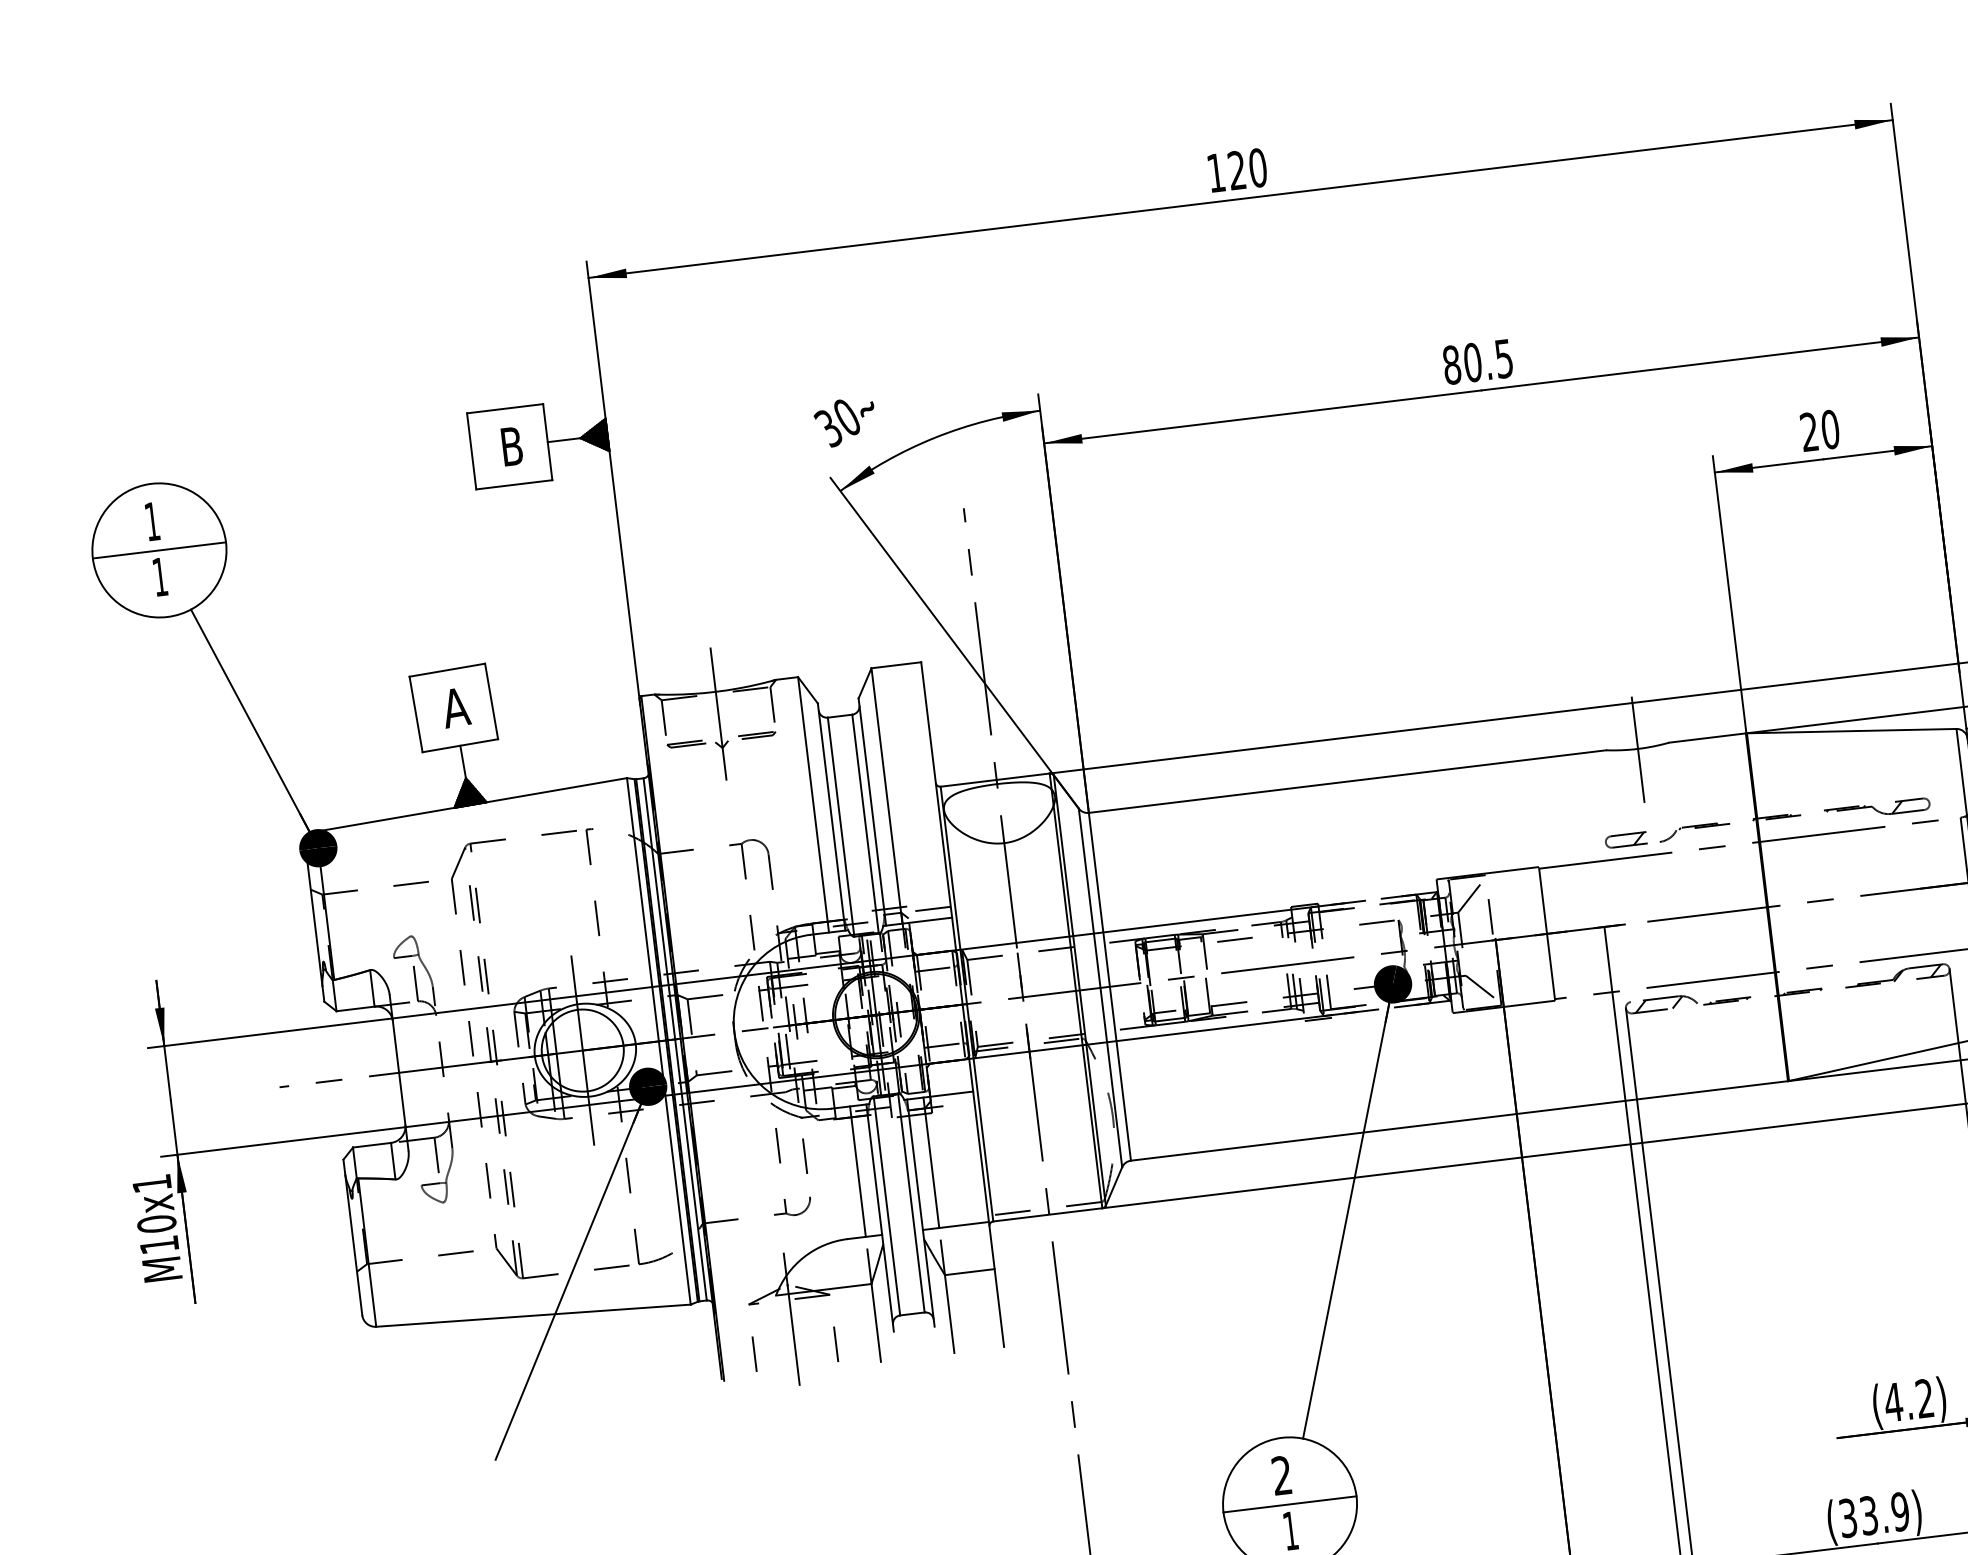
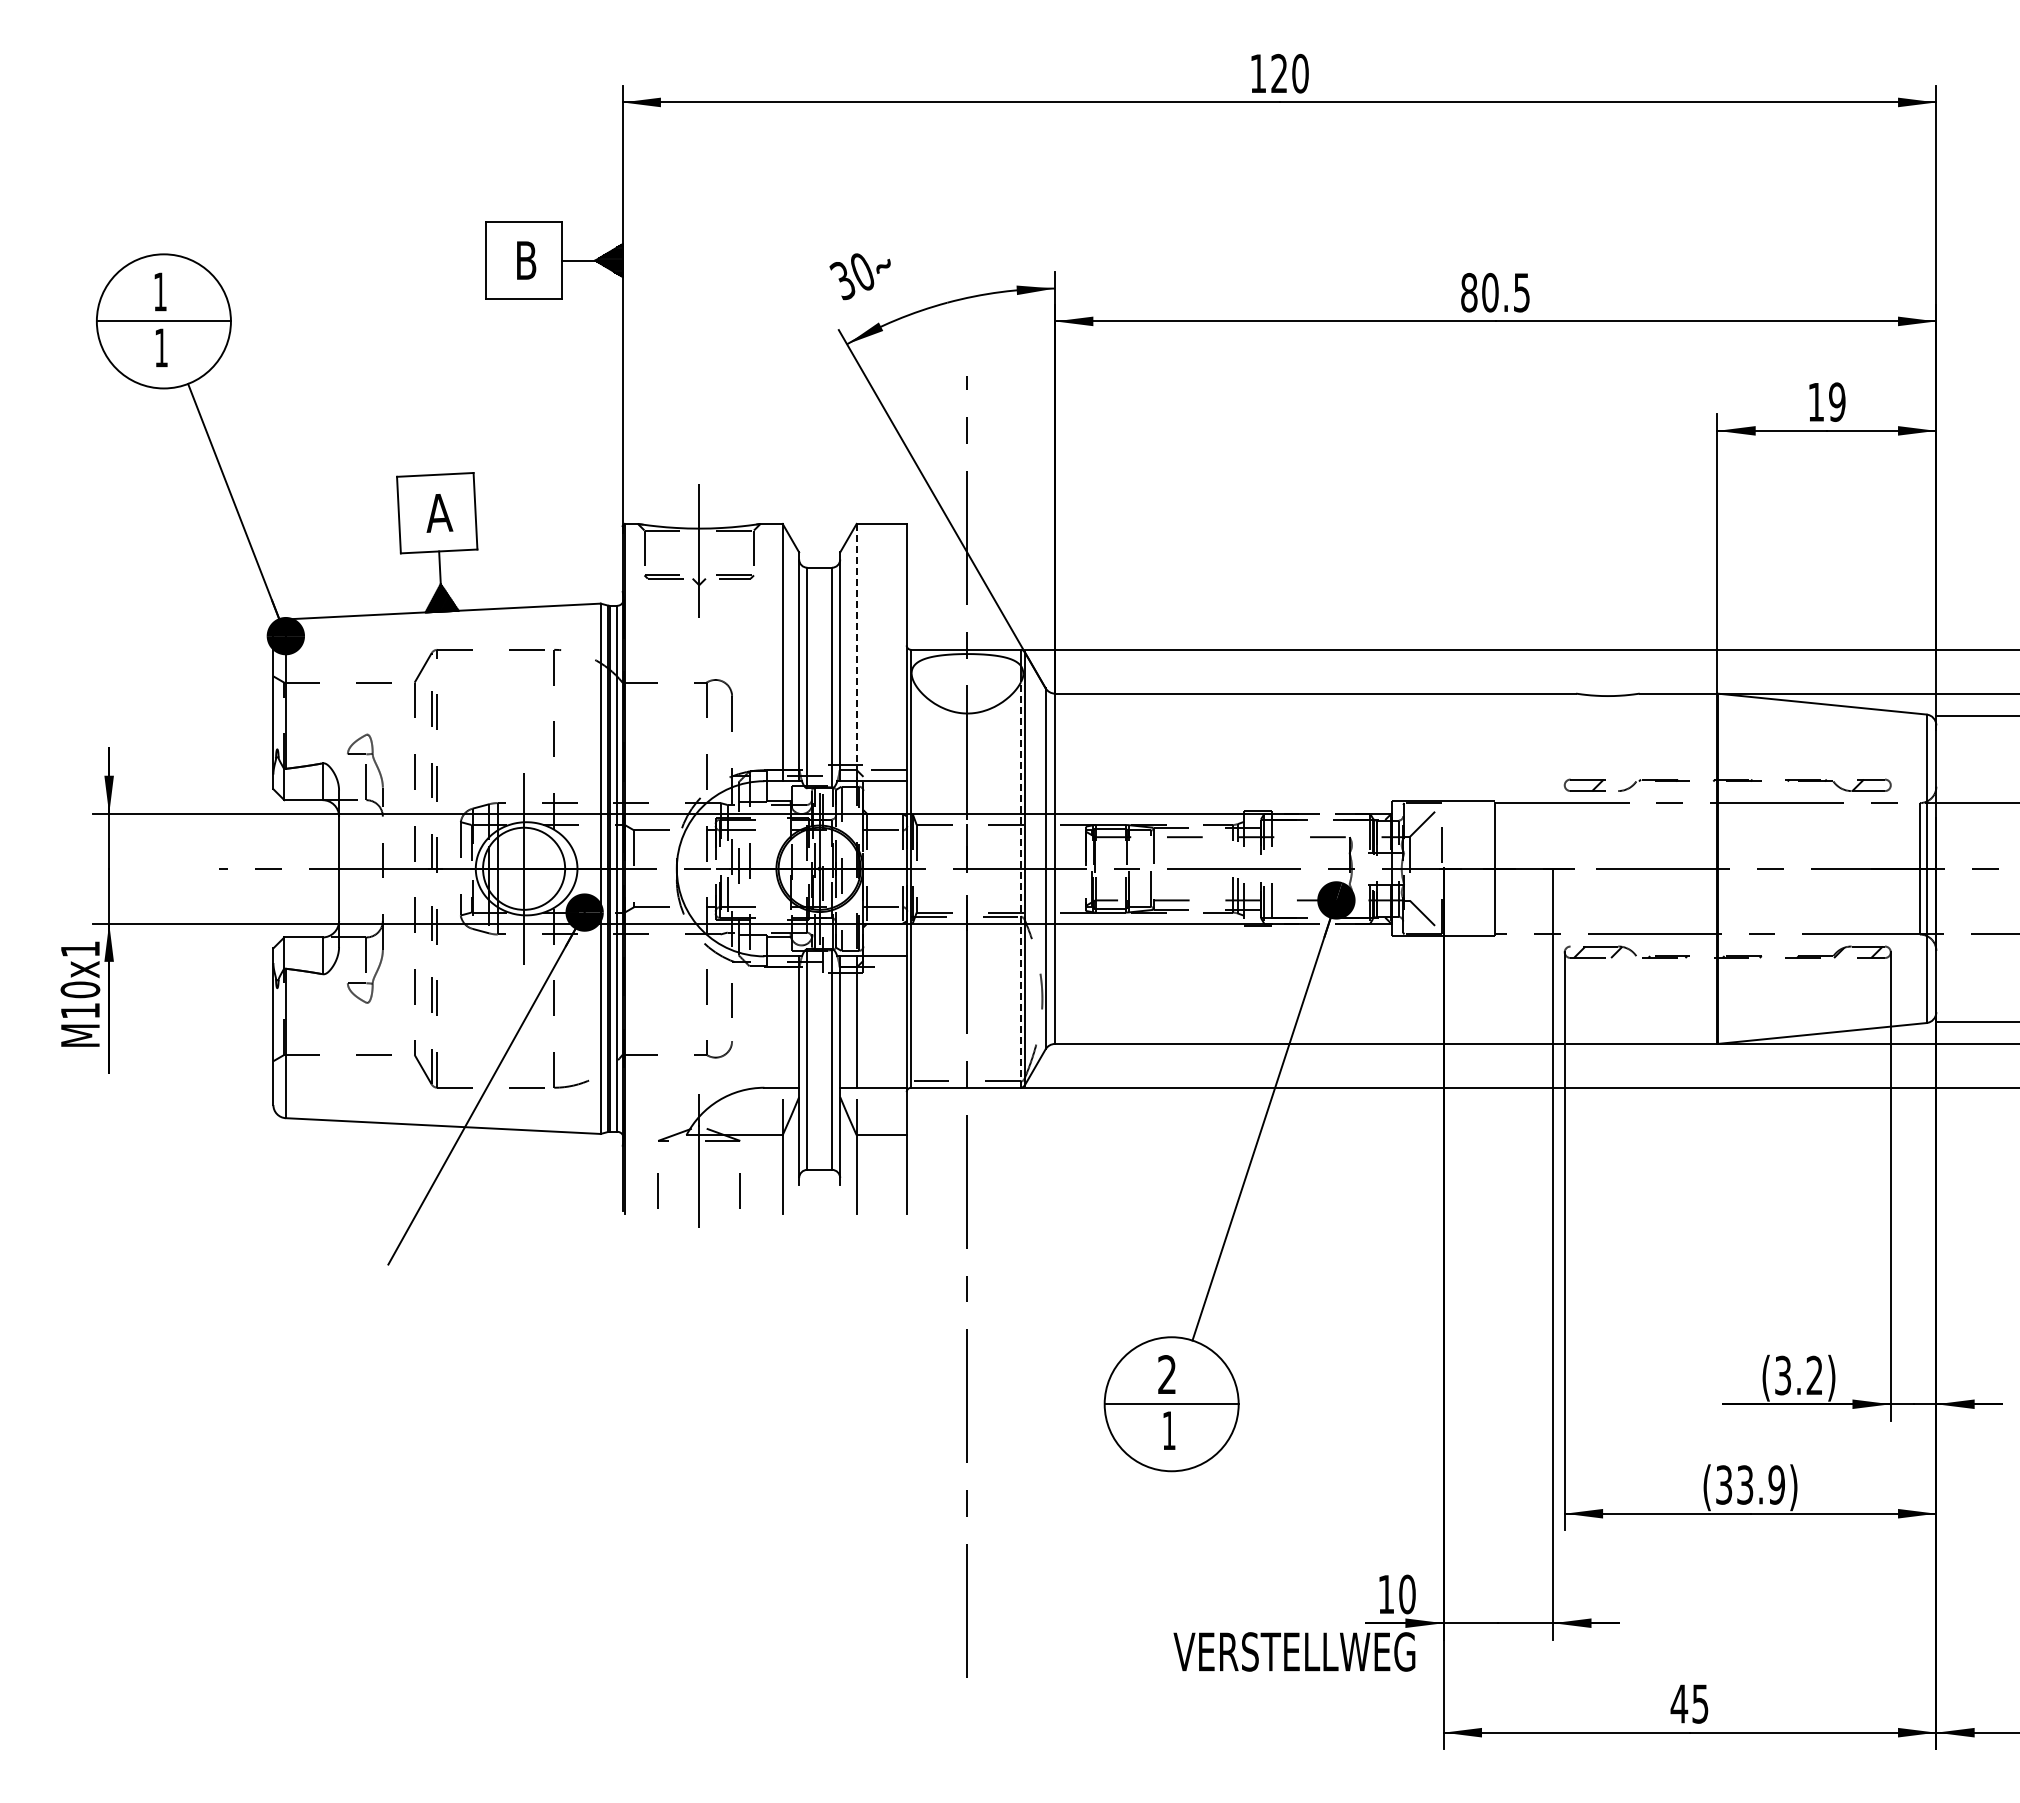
text: (1819, 430) -> (1826, 401), 20 -> 19
line: (1637, 749) -> (1607, 696), removed
line: (886, 795) -> (856, 652), solid -> dashed
line: (1077, 1007) -> (1020, 885), solid -> dashed
line: (857, 1171) -> (782, 1021), removed
text: (1892, 1402) -> (1782, 1375), (4.2) -> (3.2)

